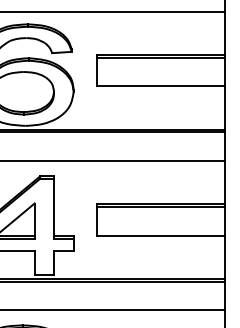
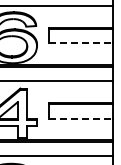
line: (161, 86) -> (81, 43), solid -> dashed
line: (161, 235) -> (81, 118), solid -> dashed

